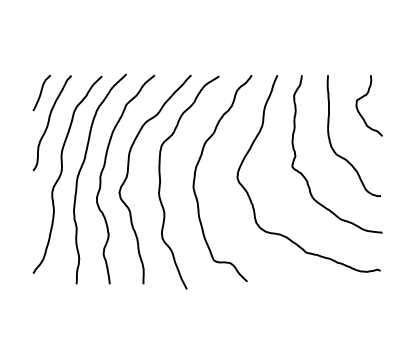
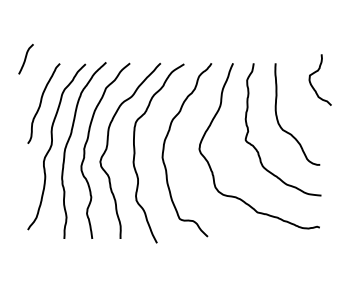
curve: (41, 92) -> (25, 58), moved
curve: (363, 98) -> (315, 73), moved

